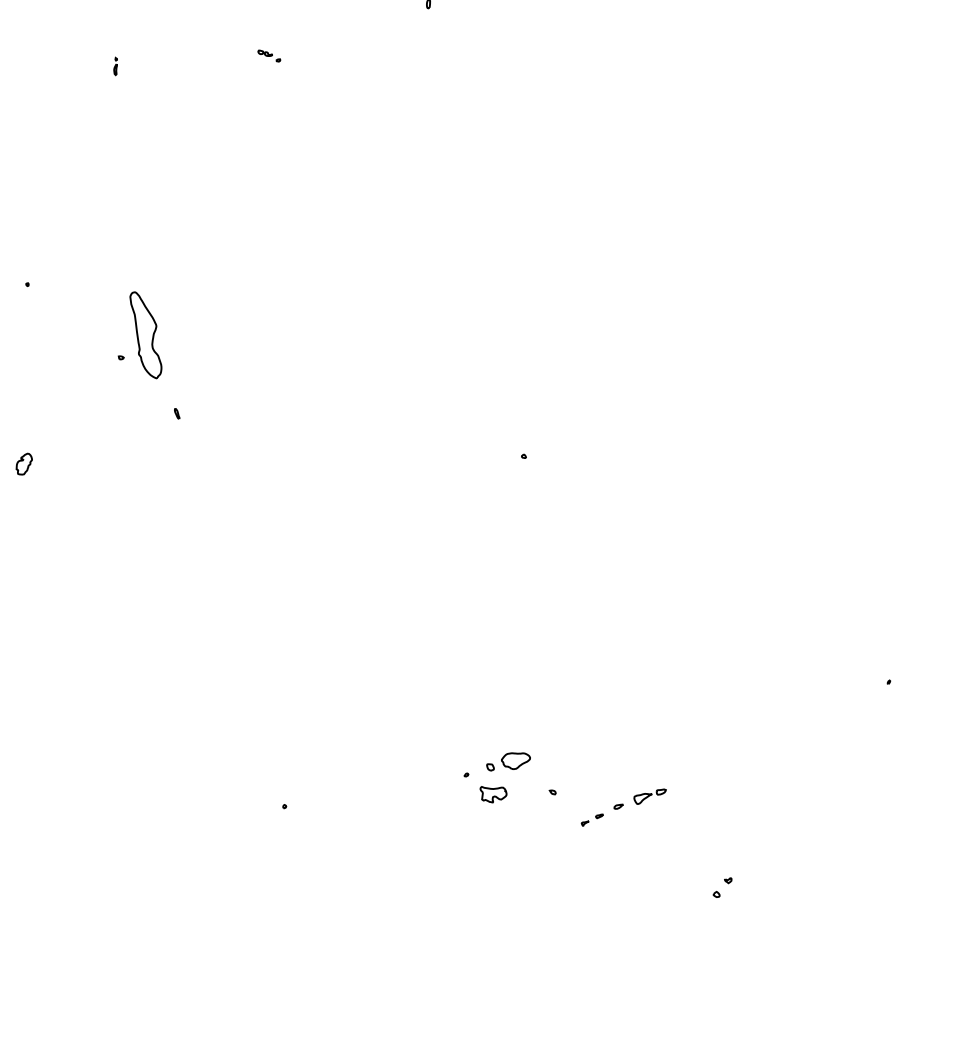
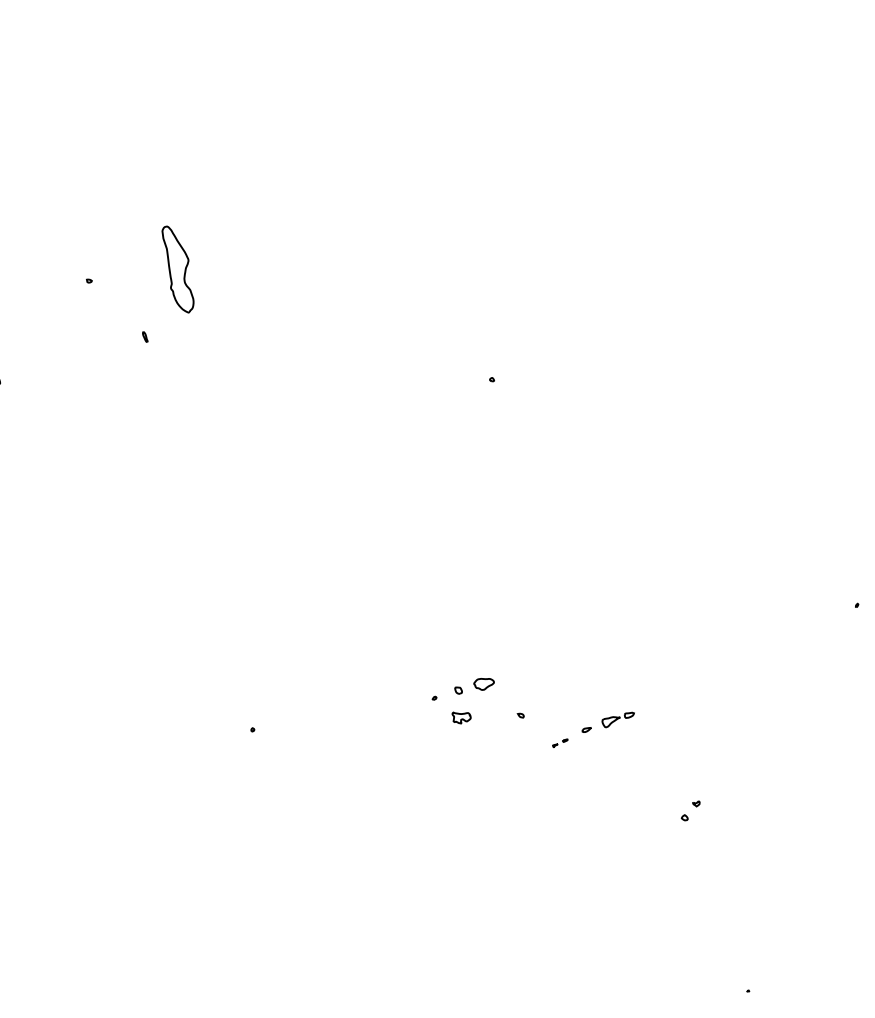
part: (145, 335) -> (177, 269), moved
part: (515, 760) -> (483, 683), size x0.7
part: (493, 794) -> (461, 717), size x0.7
part: (591, 819) -> (559, 742), size x0.7

